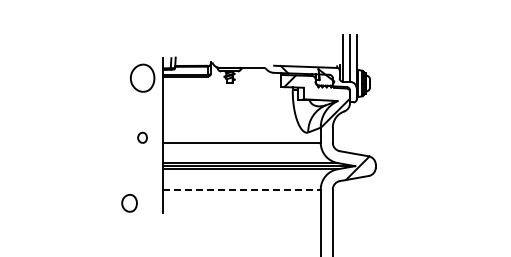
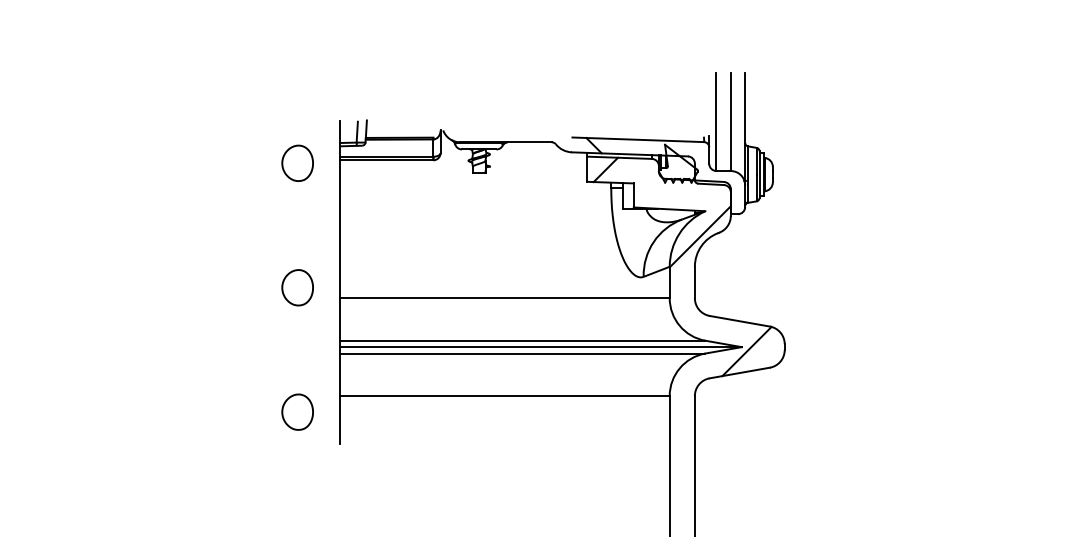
part: (142, 77) -> (297, 162), size x0.62
part: (142, 137) -> (297, 287), size x1.67
line: (241, 189) -> (504, 395), dashed -> solid
part: (129, 202) -> (297, 410), moved

